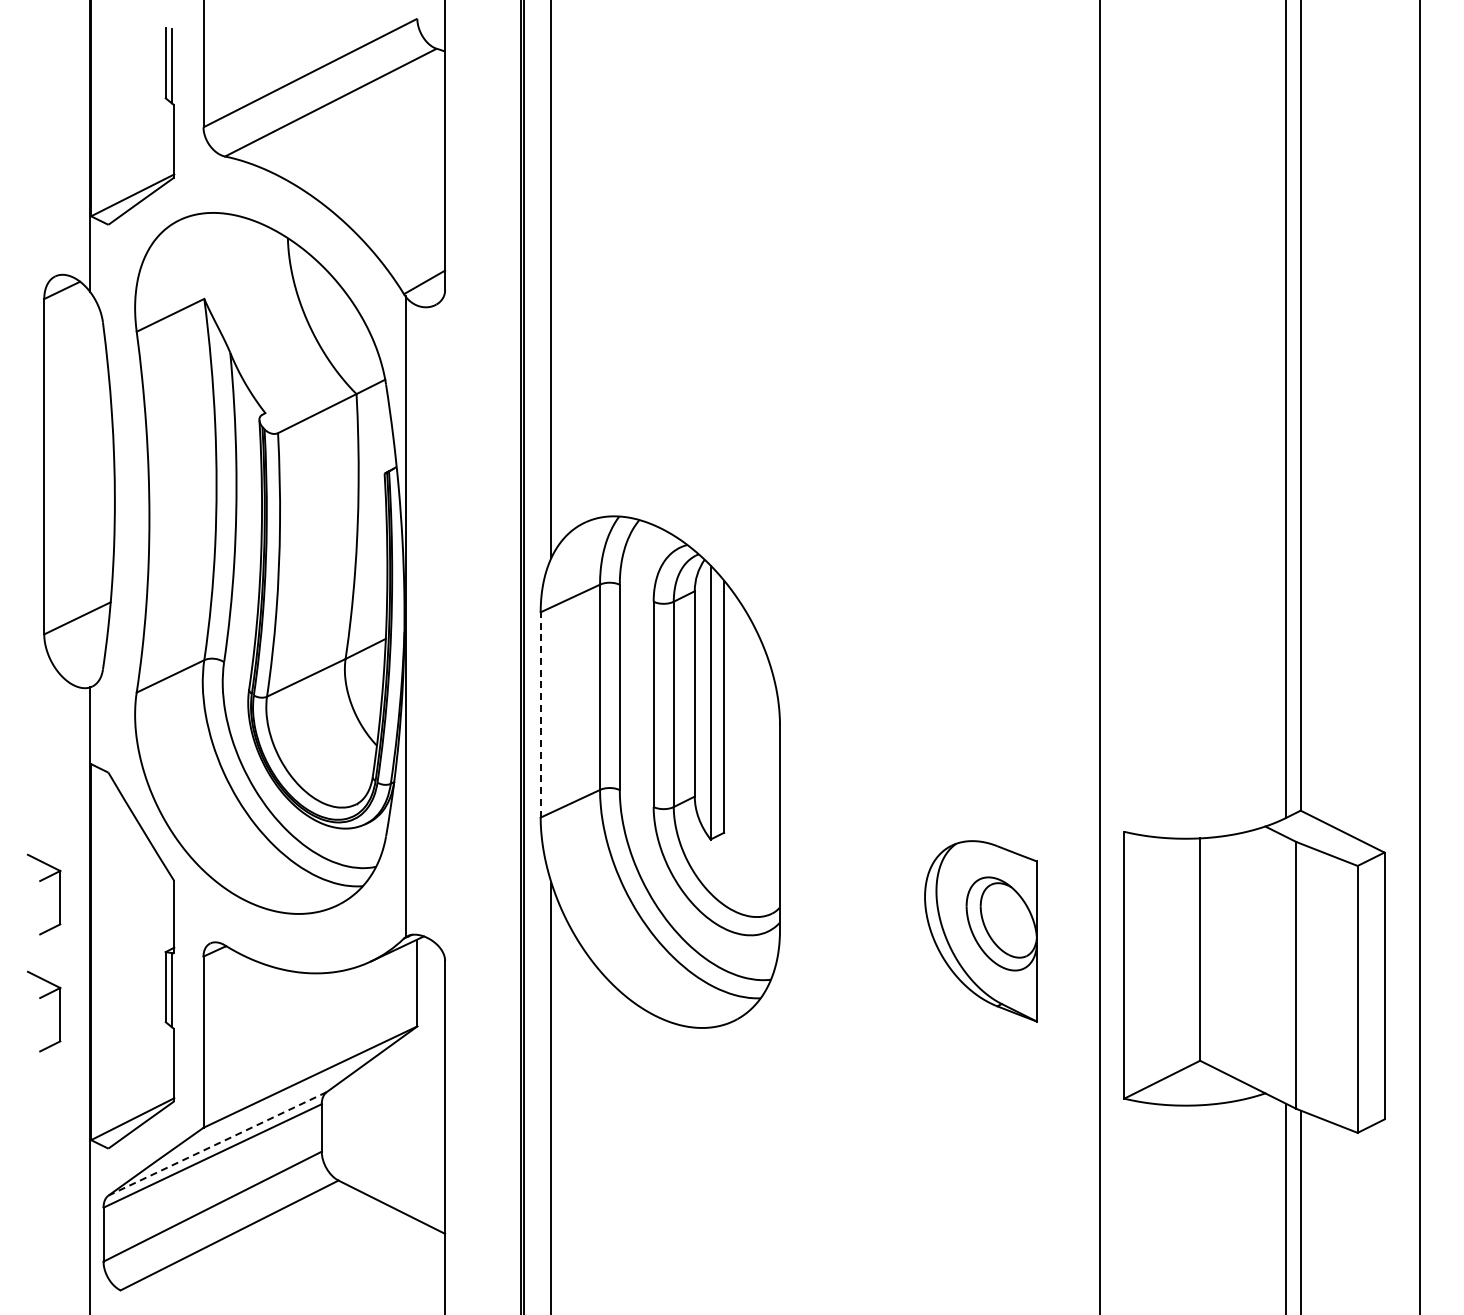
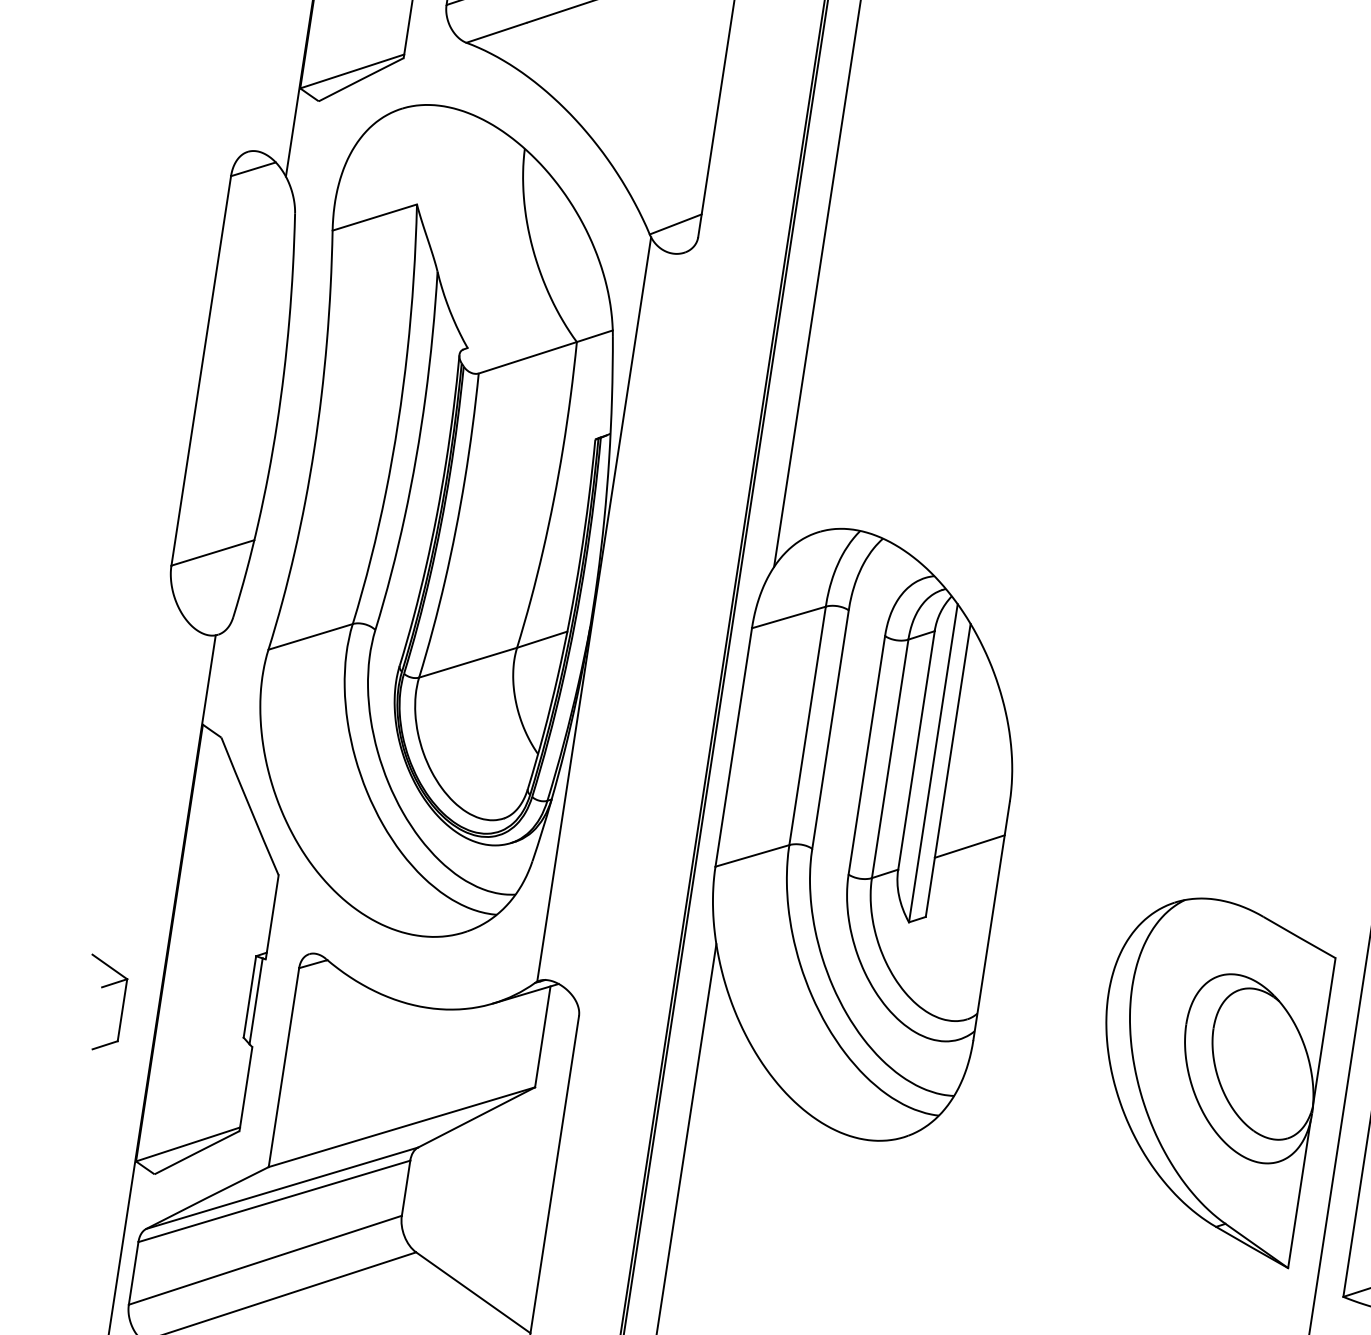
line: (540, 714) -> (733, 746), dashed -> solid
line: (751, 767) -> (969, 845), added
part: (41, 881) -> (124, 852), removed
part: (980, 931) -> (1206, 1077), size x1.67
line: (217, 1143) -> (282, 1187), dashed -> solid

